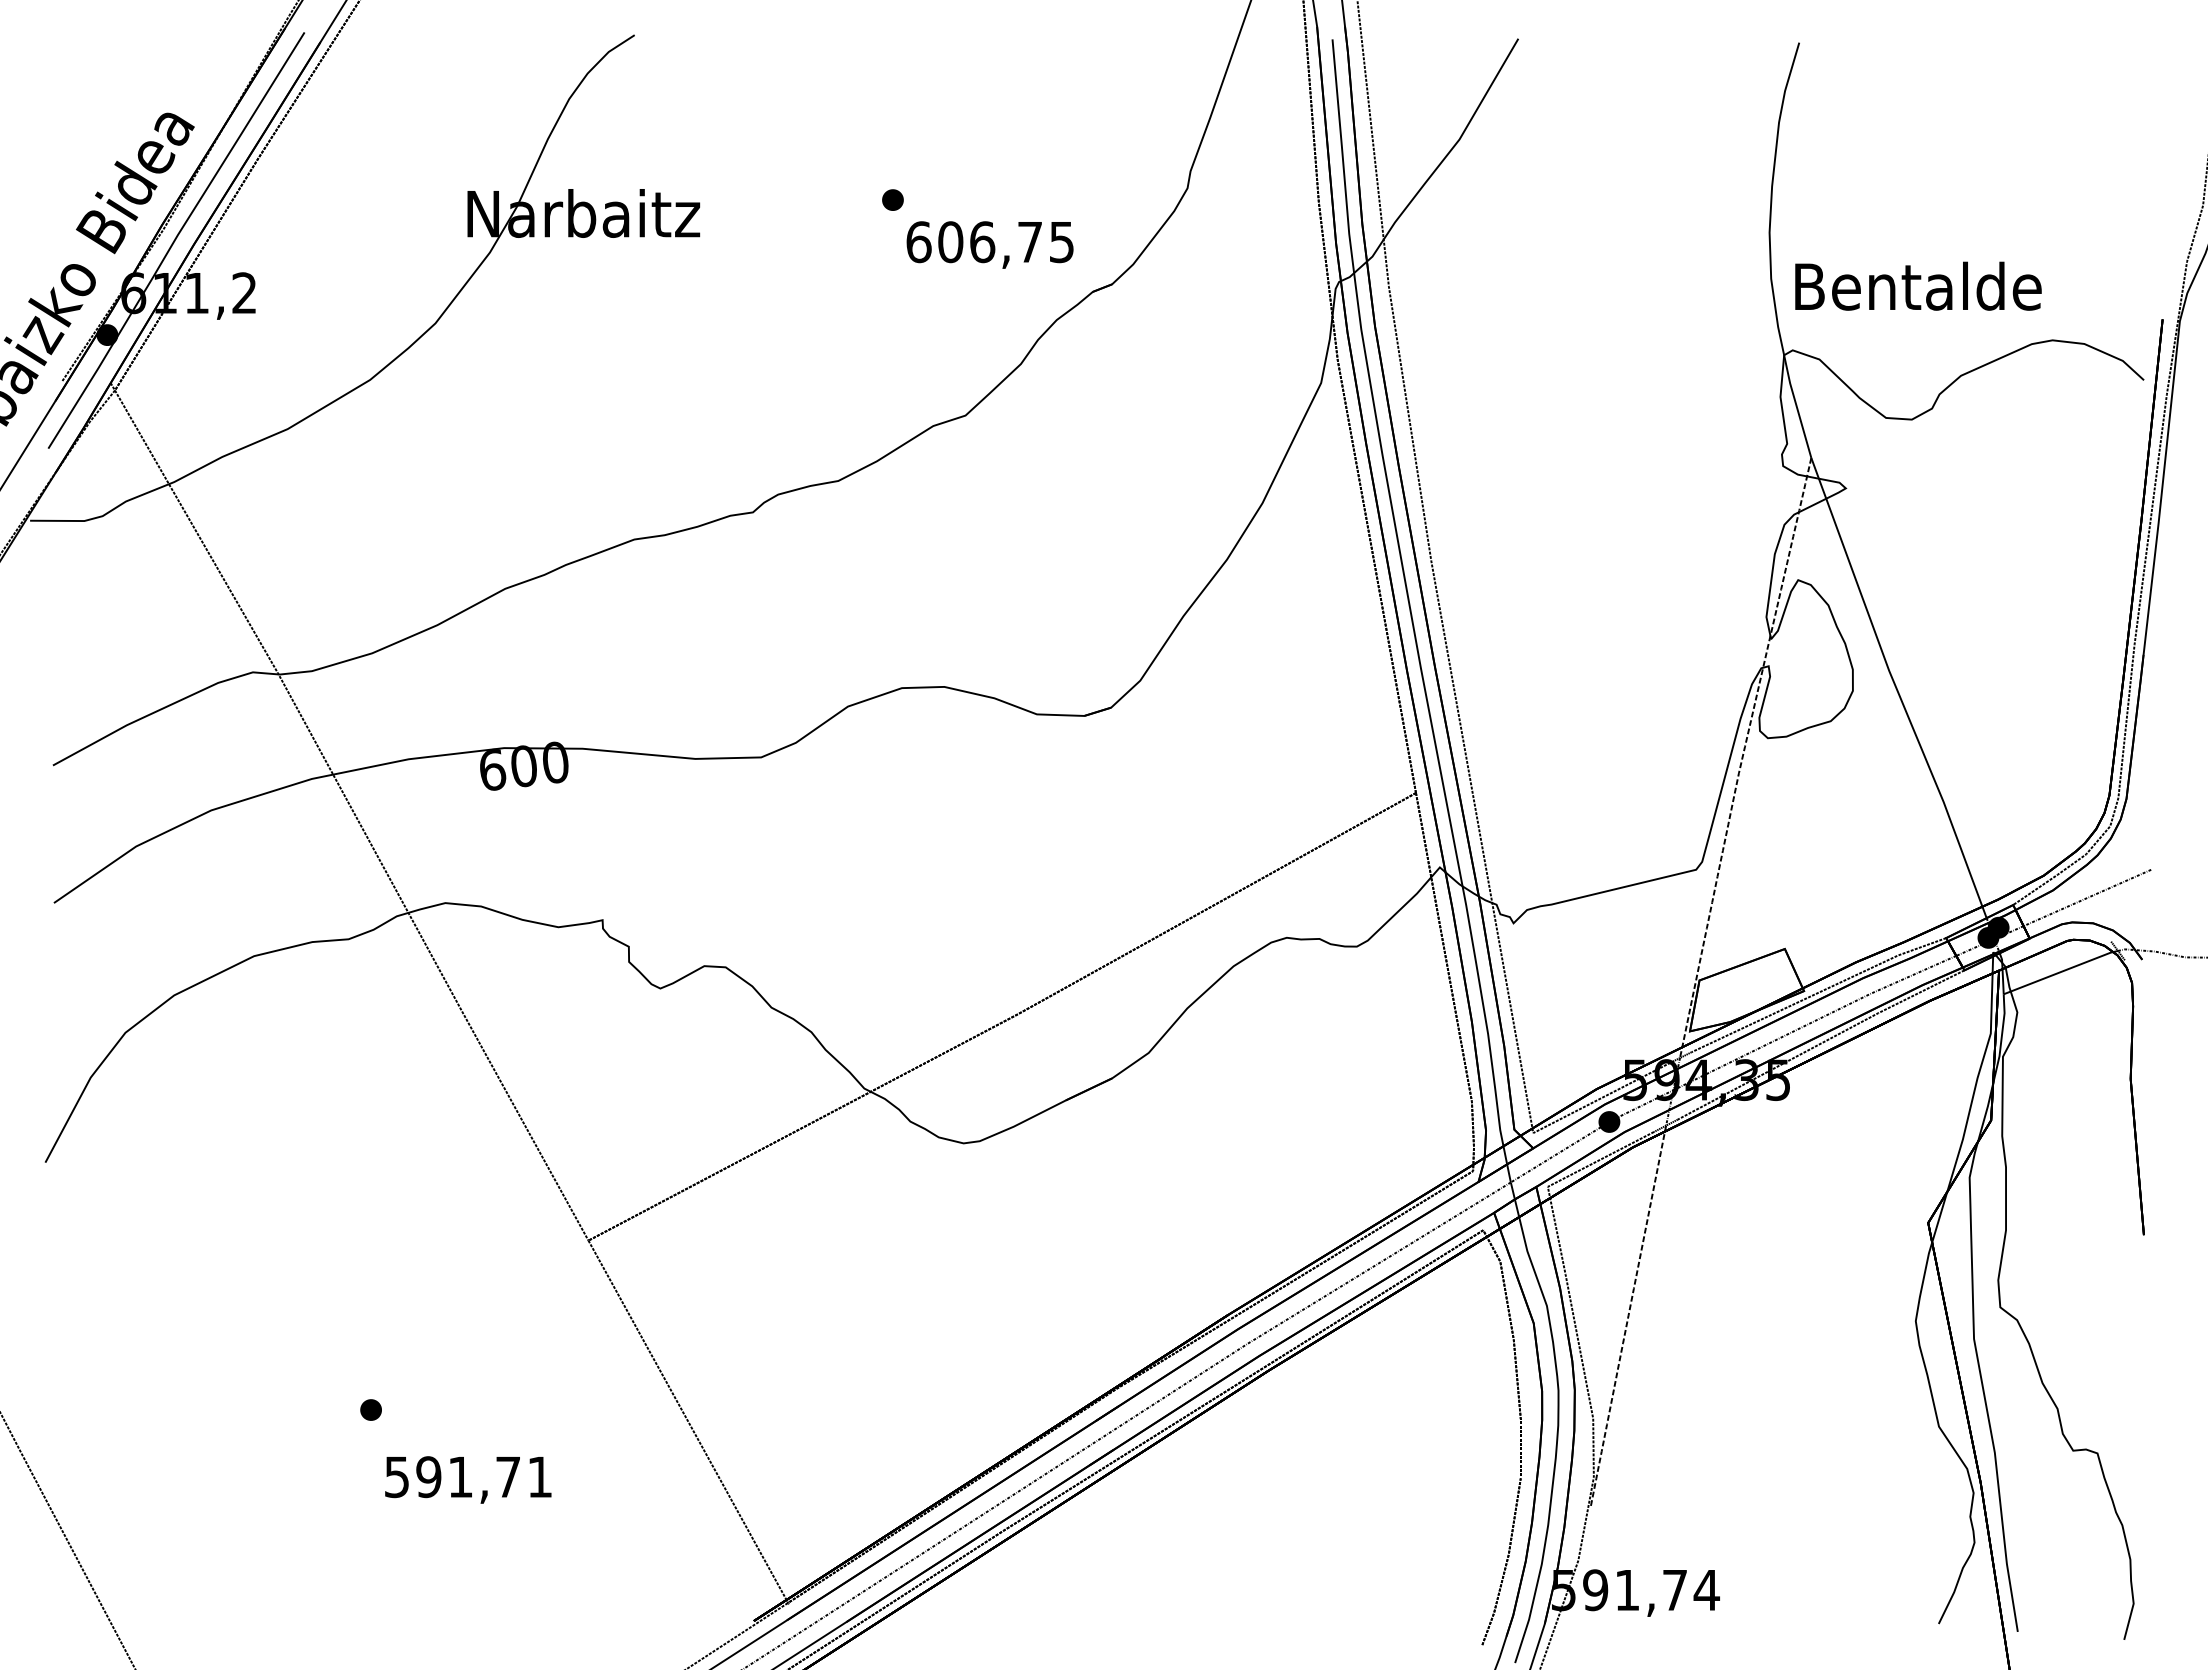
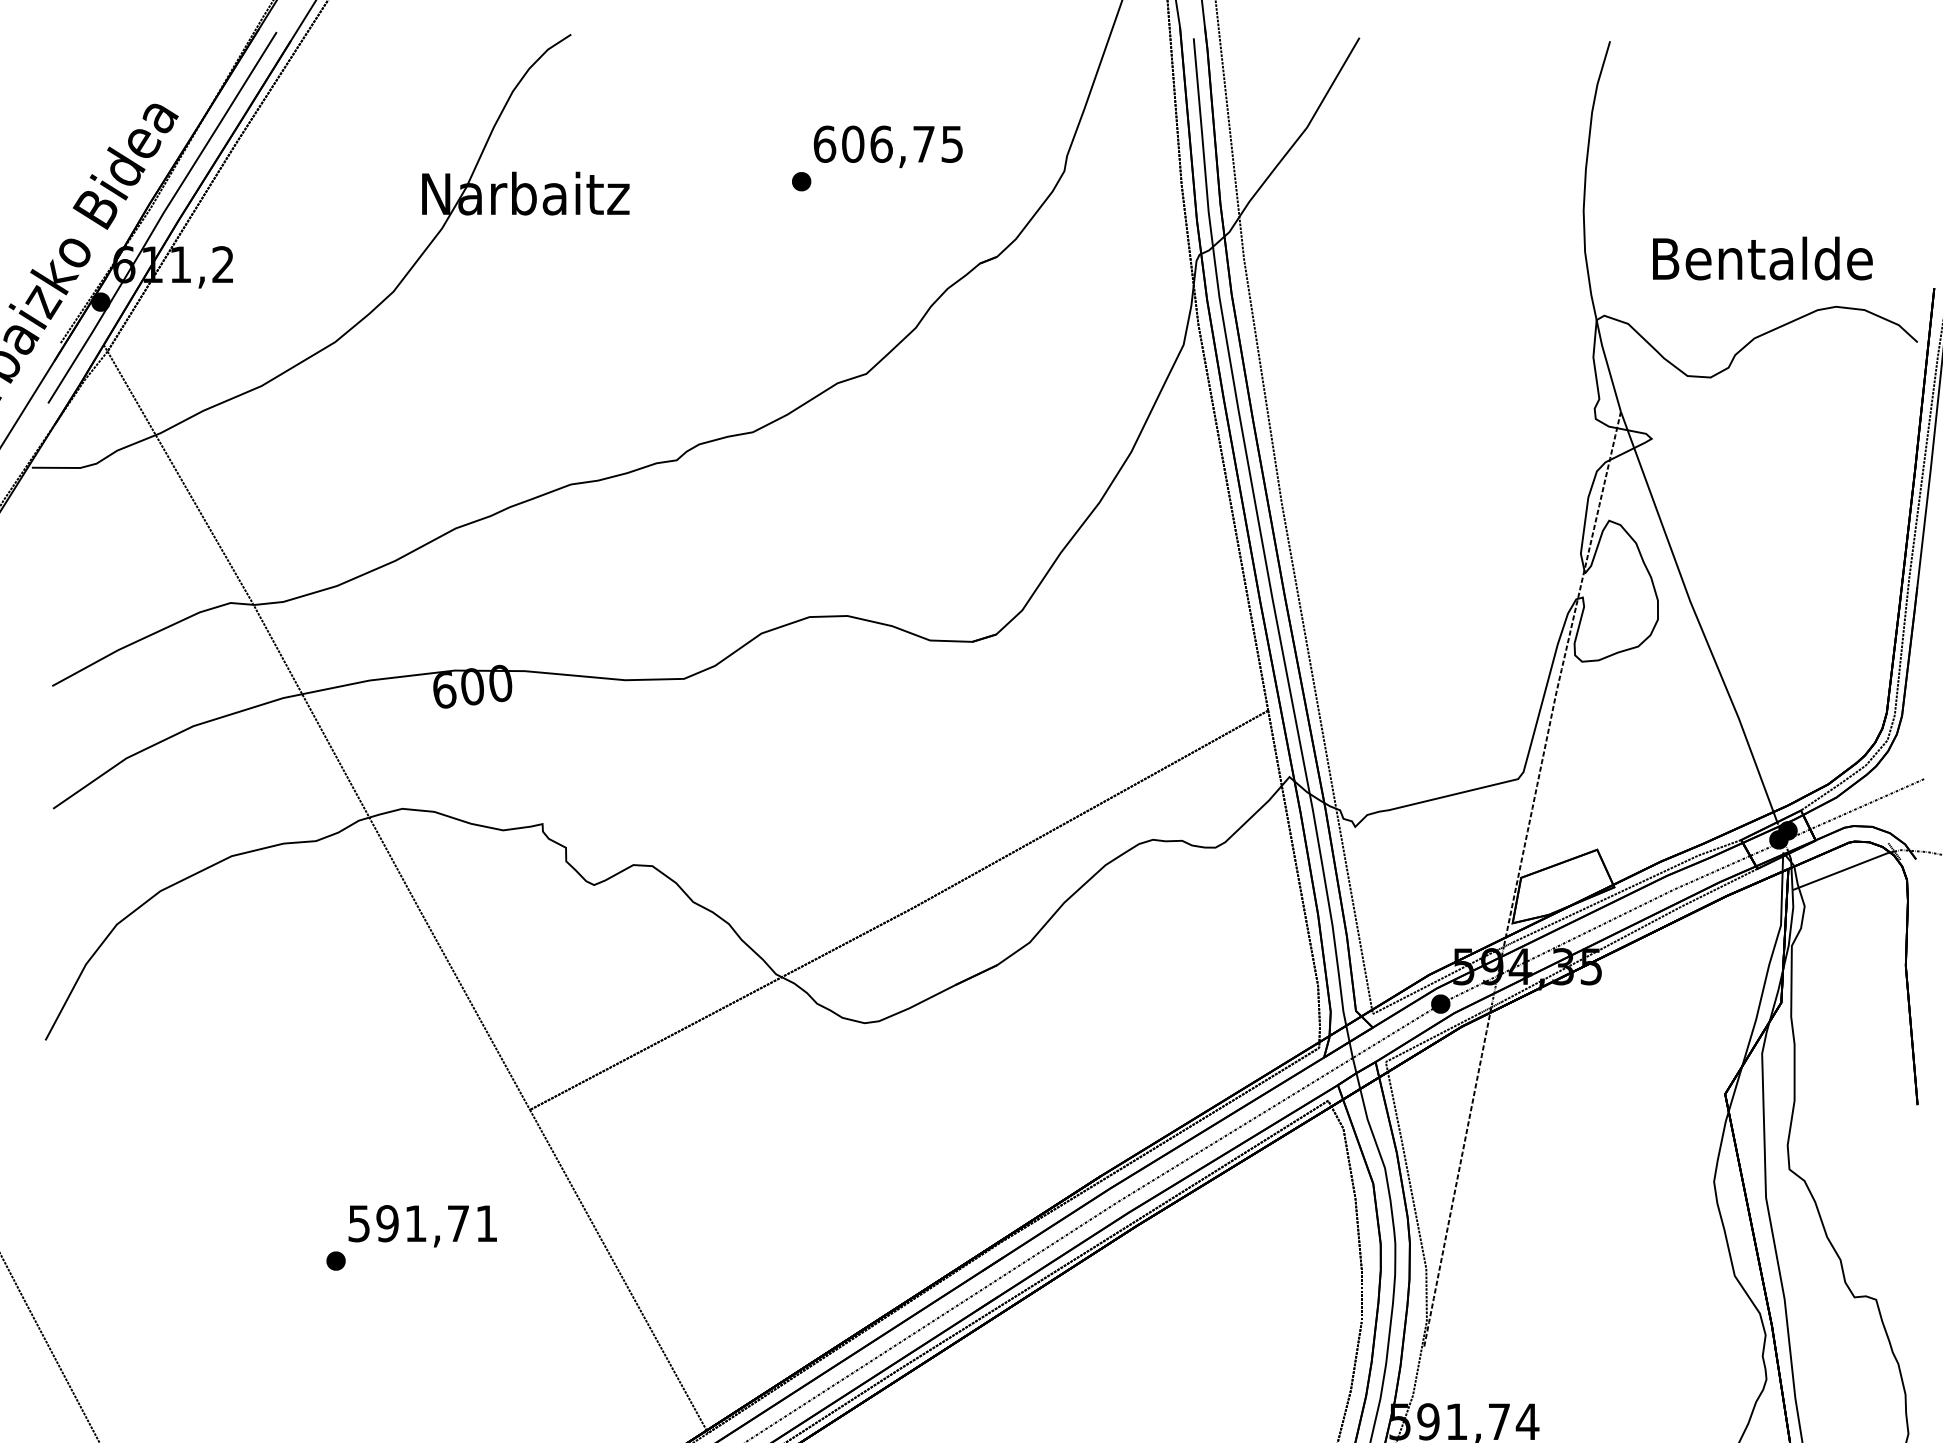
text: (989, 244) -> (887, 146), moved
text: (1918, 285) -> (1762, 257), moved
text: (468, 1479) -> (422, 1225), moved

